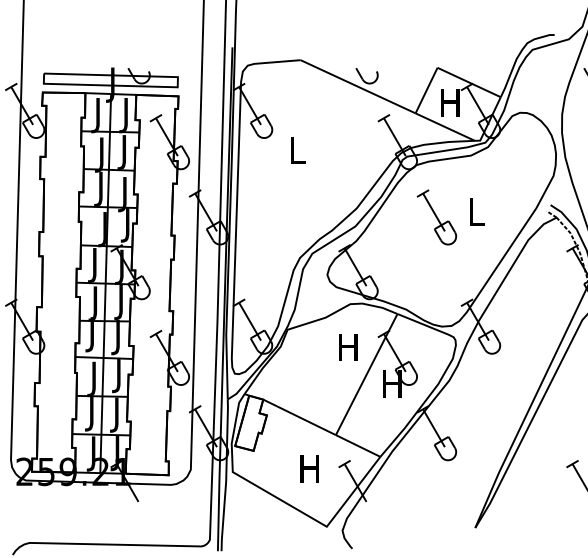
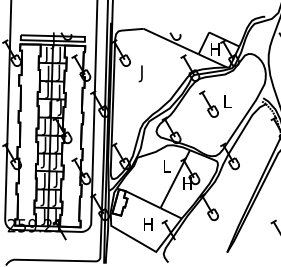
text: (296, 153) -> (141, 73), L -> J
text: (348, 348) -> (166, 166), H -> L

